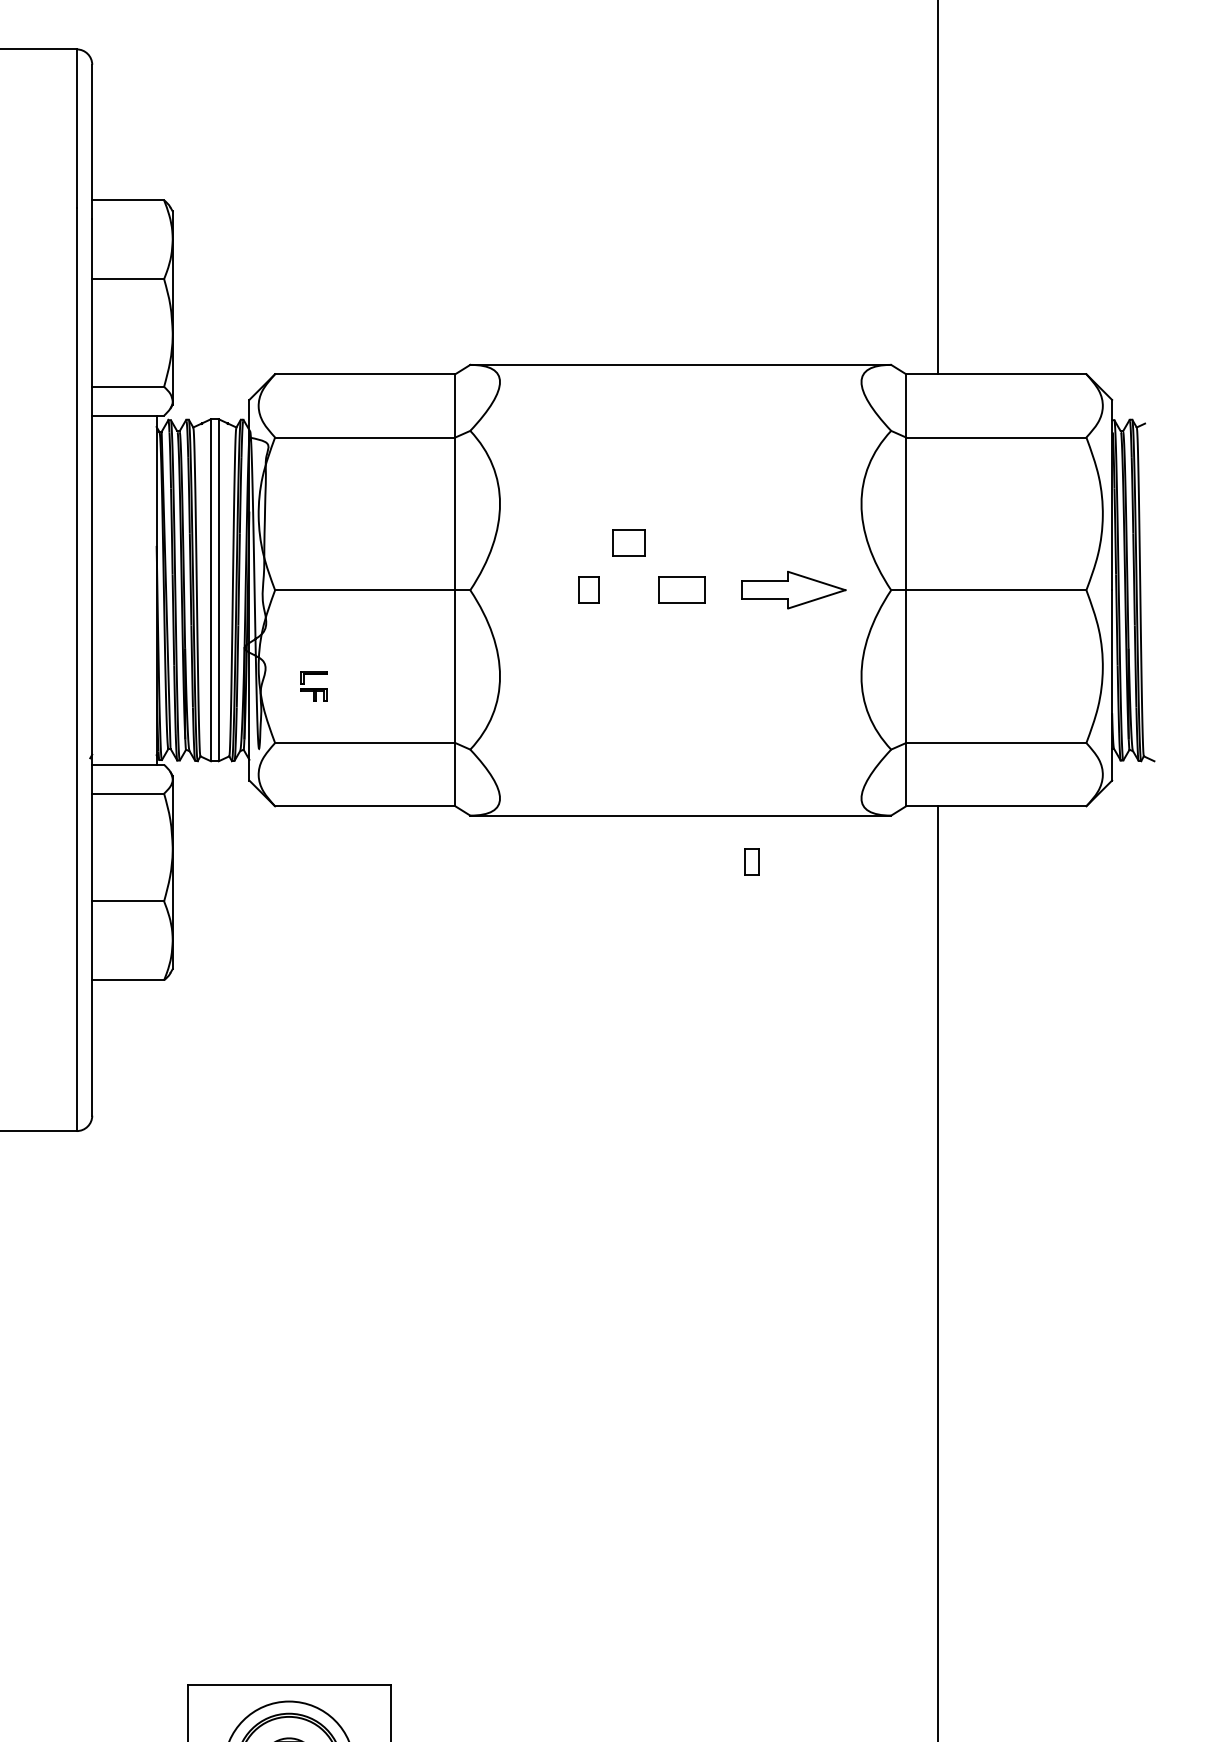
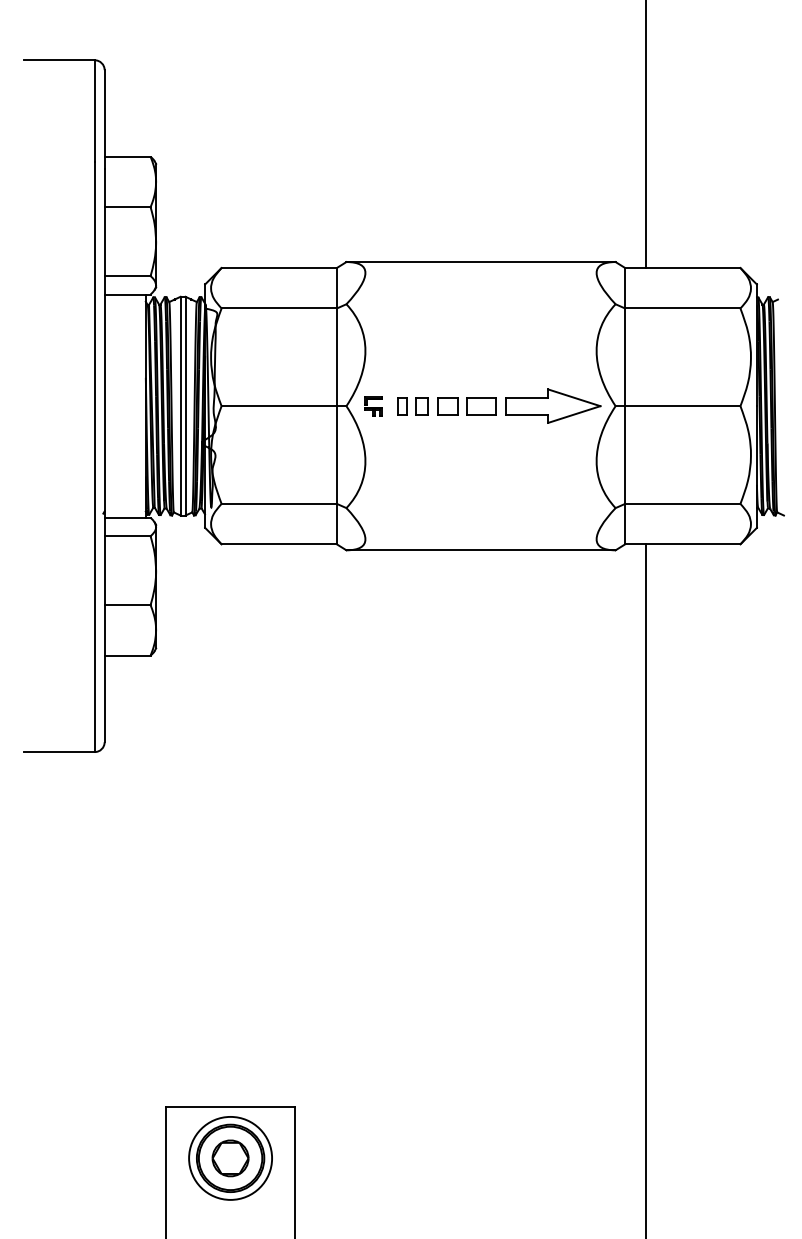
part: (628, 543) -> (447, 406), moved
part: (794, 589) -> (553, 405), size x1.43
part: (314, 686) -> (373, 406), moved
part: (751, 862) -> (402, 406), moved

